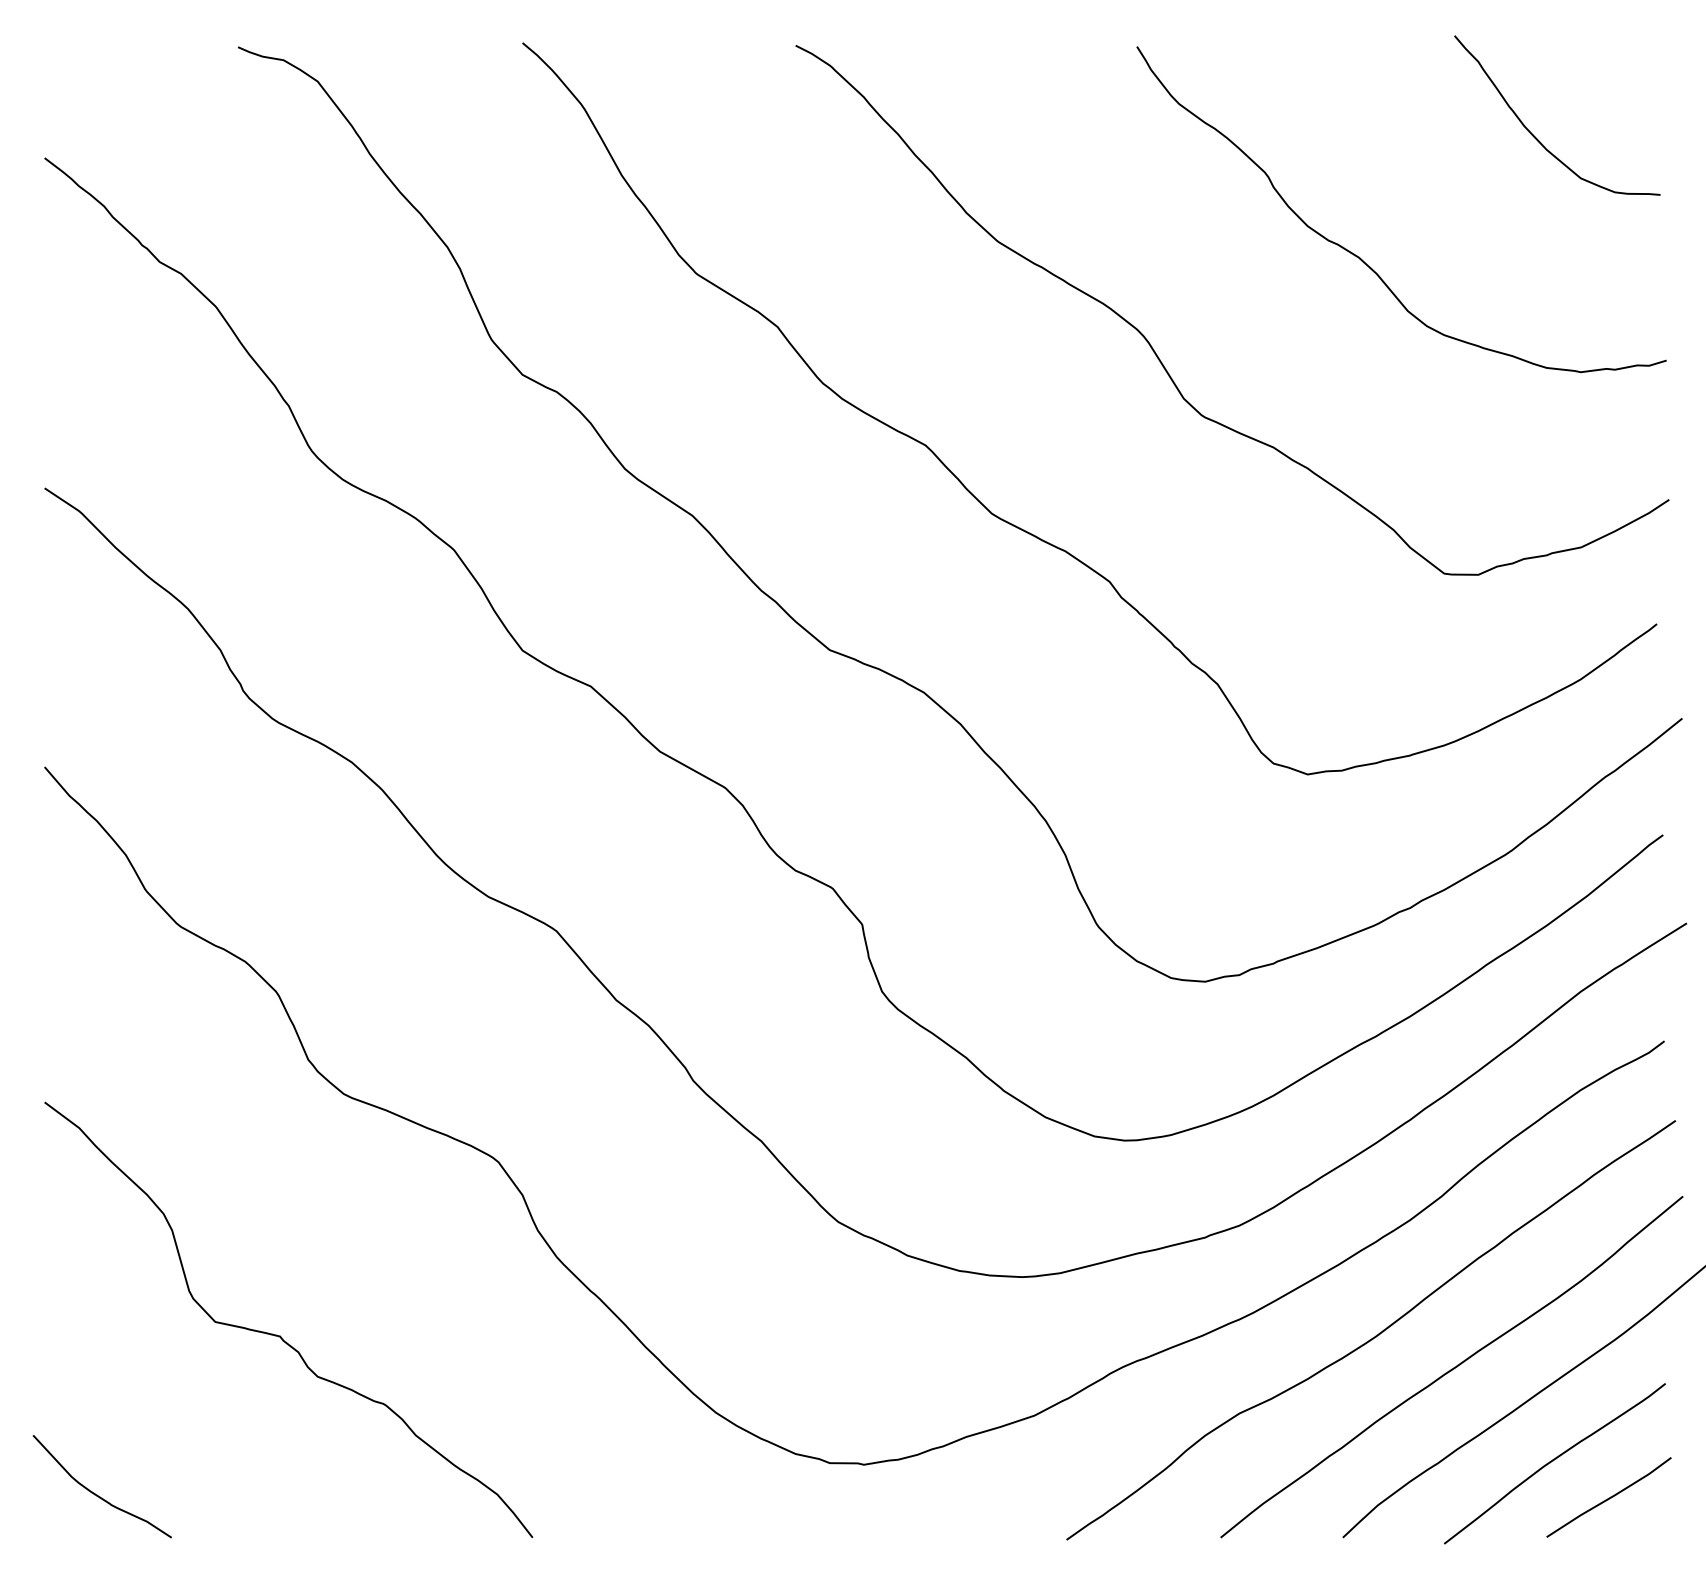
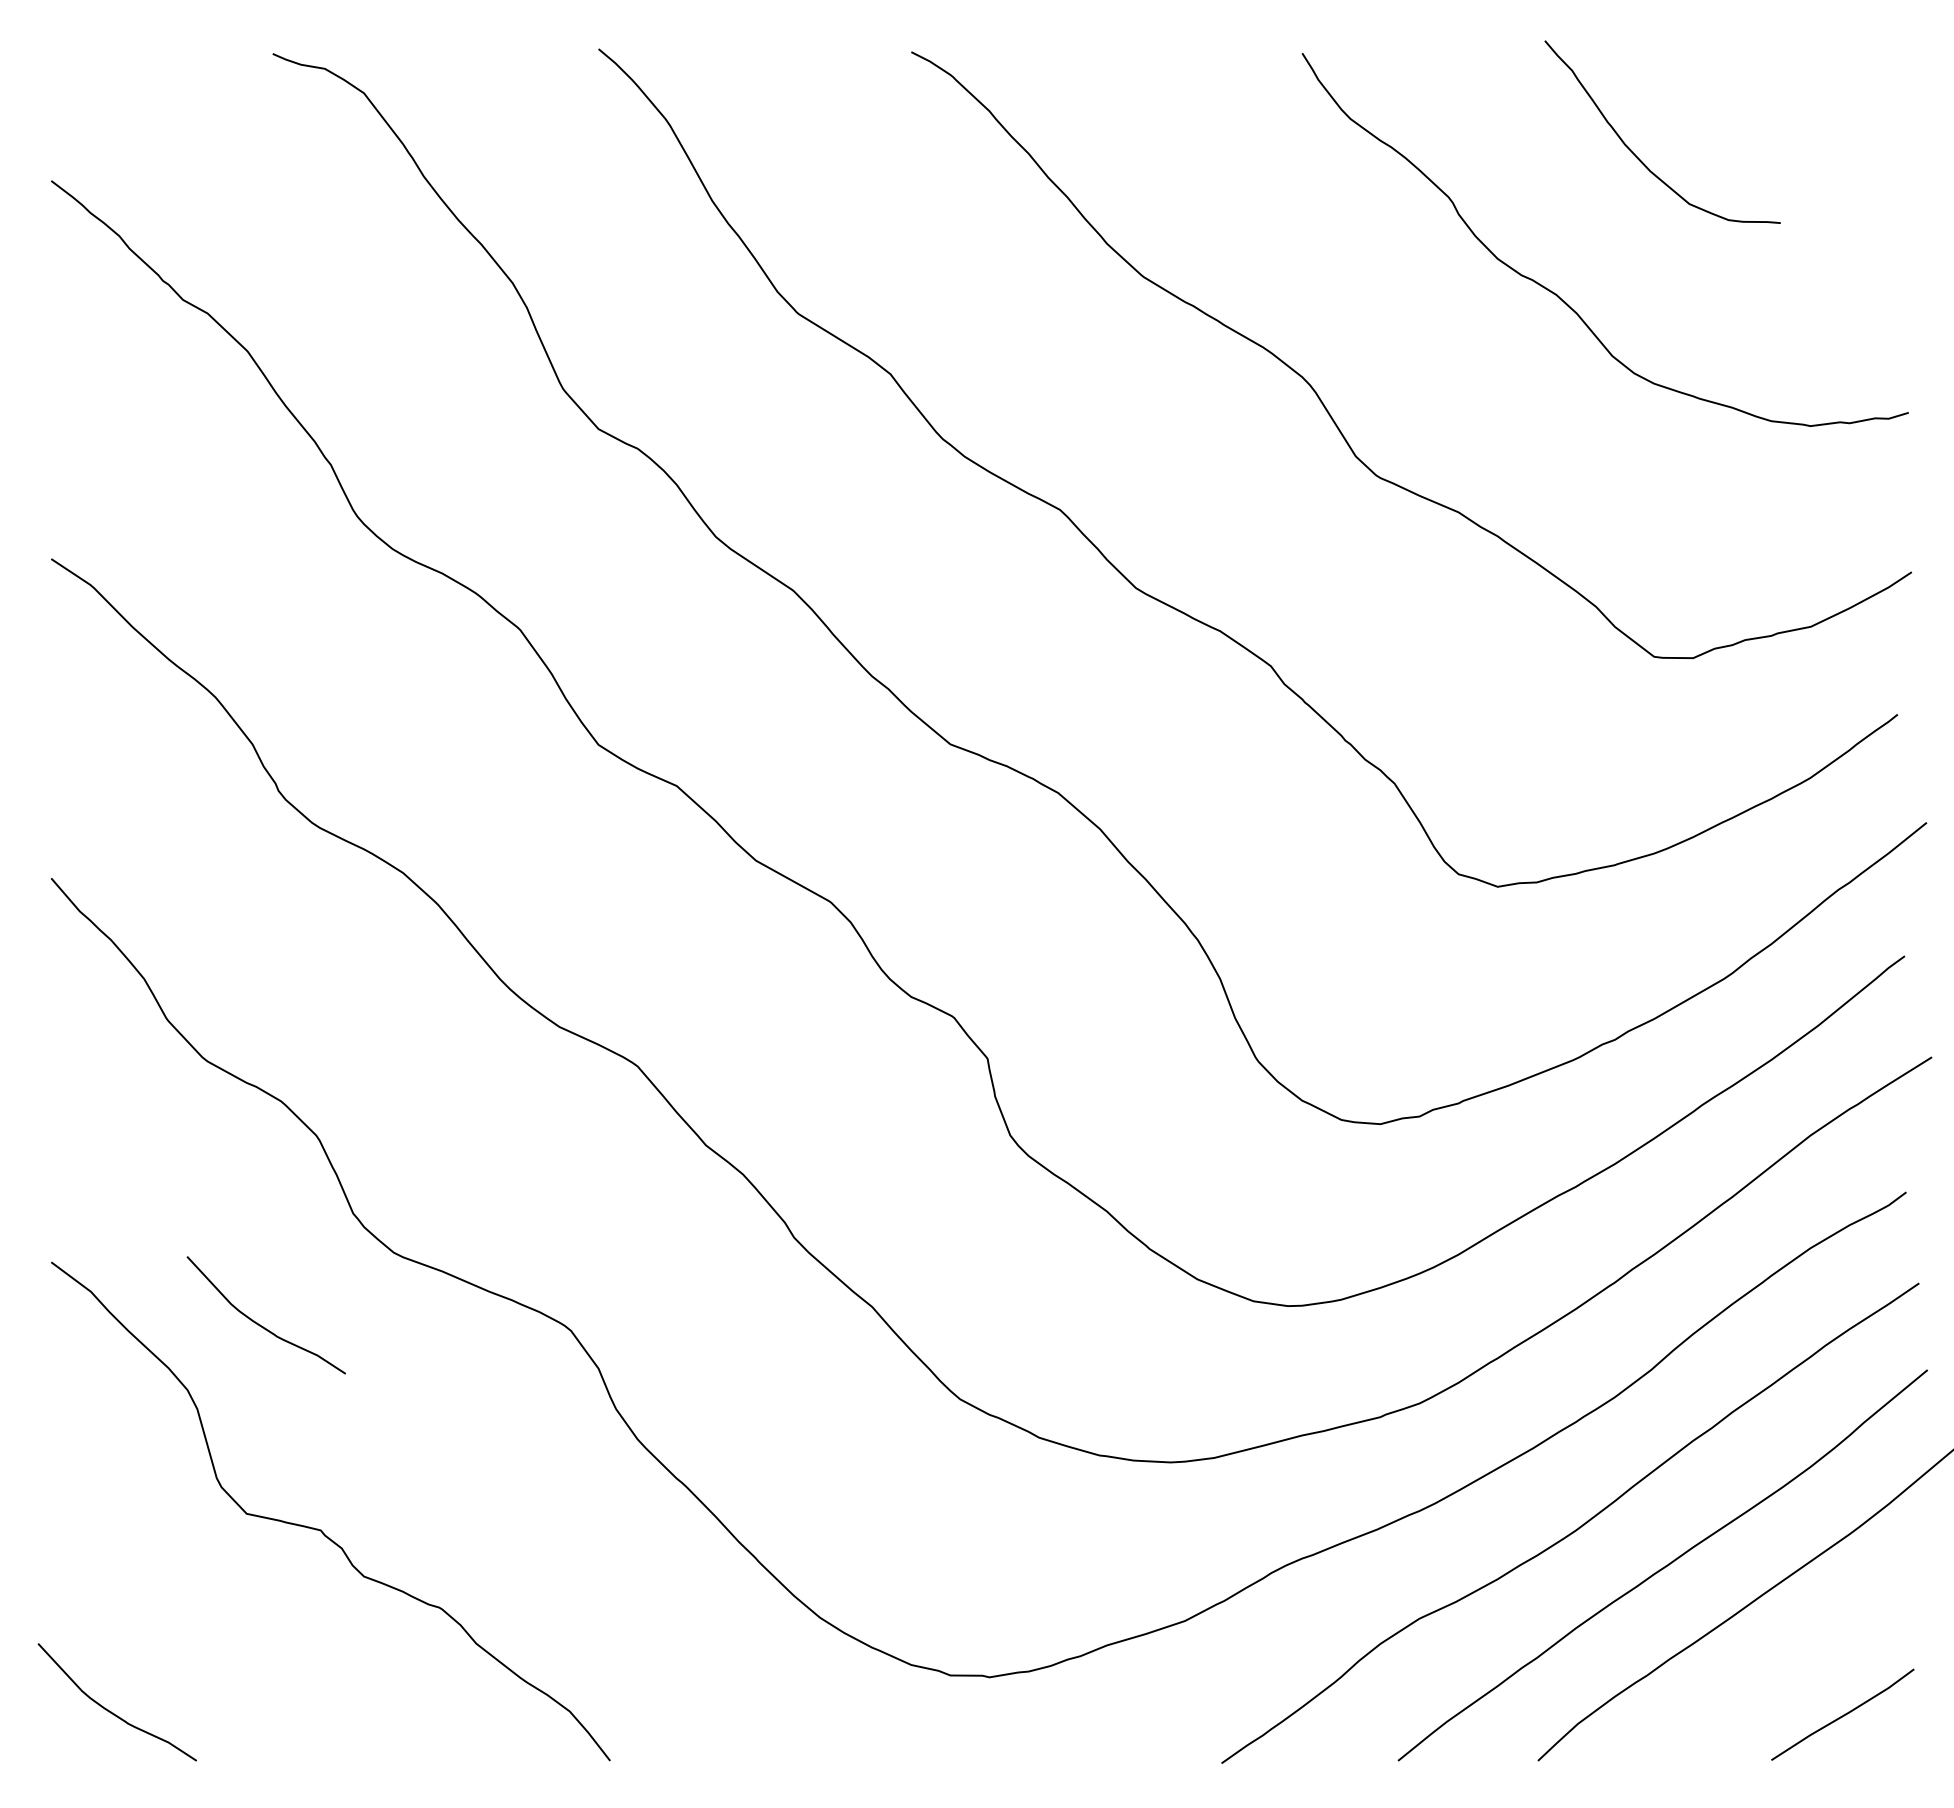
curve: (1535, 136) -> (1637, 156), moved
curve: (227, 1156) -> (260, 1324), added
curve: (1552, 1461) -> (1778, 1673), removed

